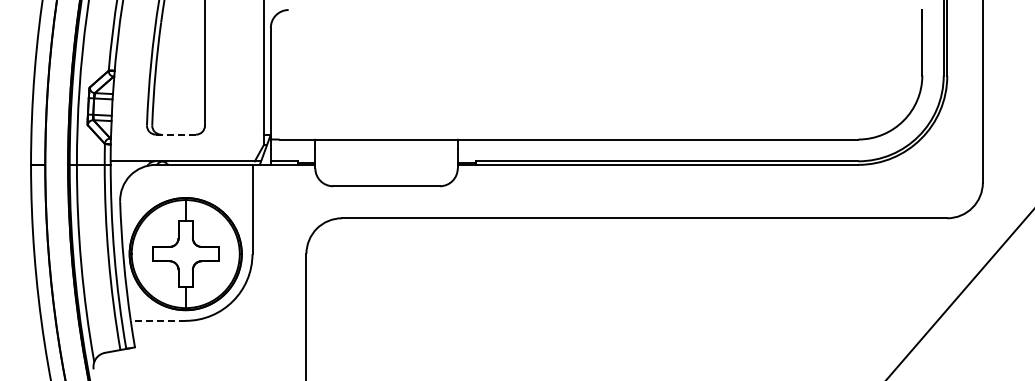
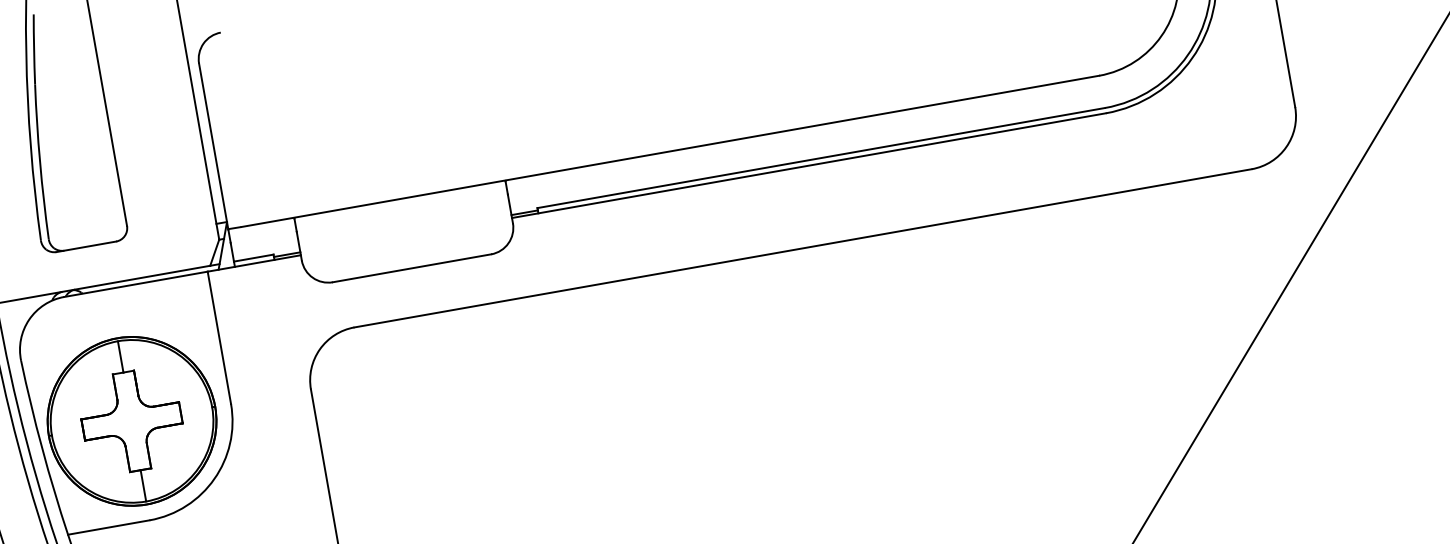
line: (176, 134) -> (87, 246), dashed -> solid
line: (157, 320) -> (107, 527), dashed -> solid

